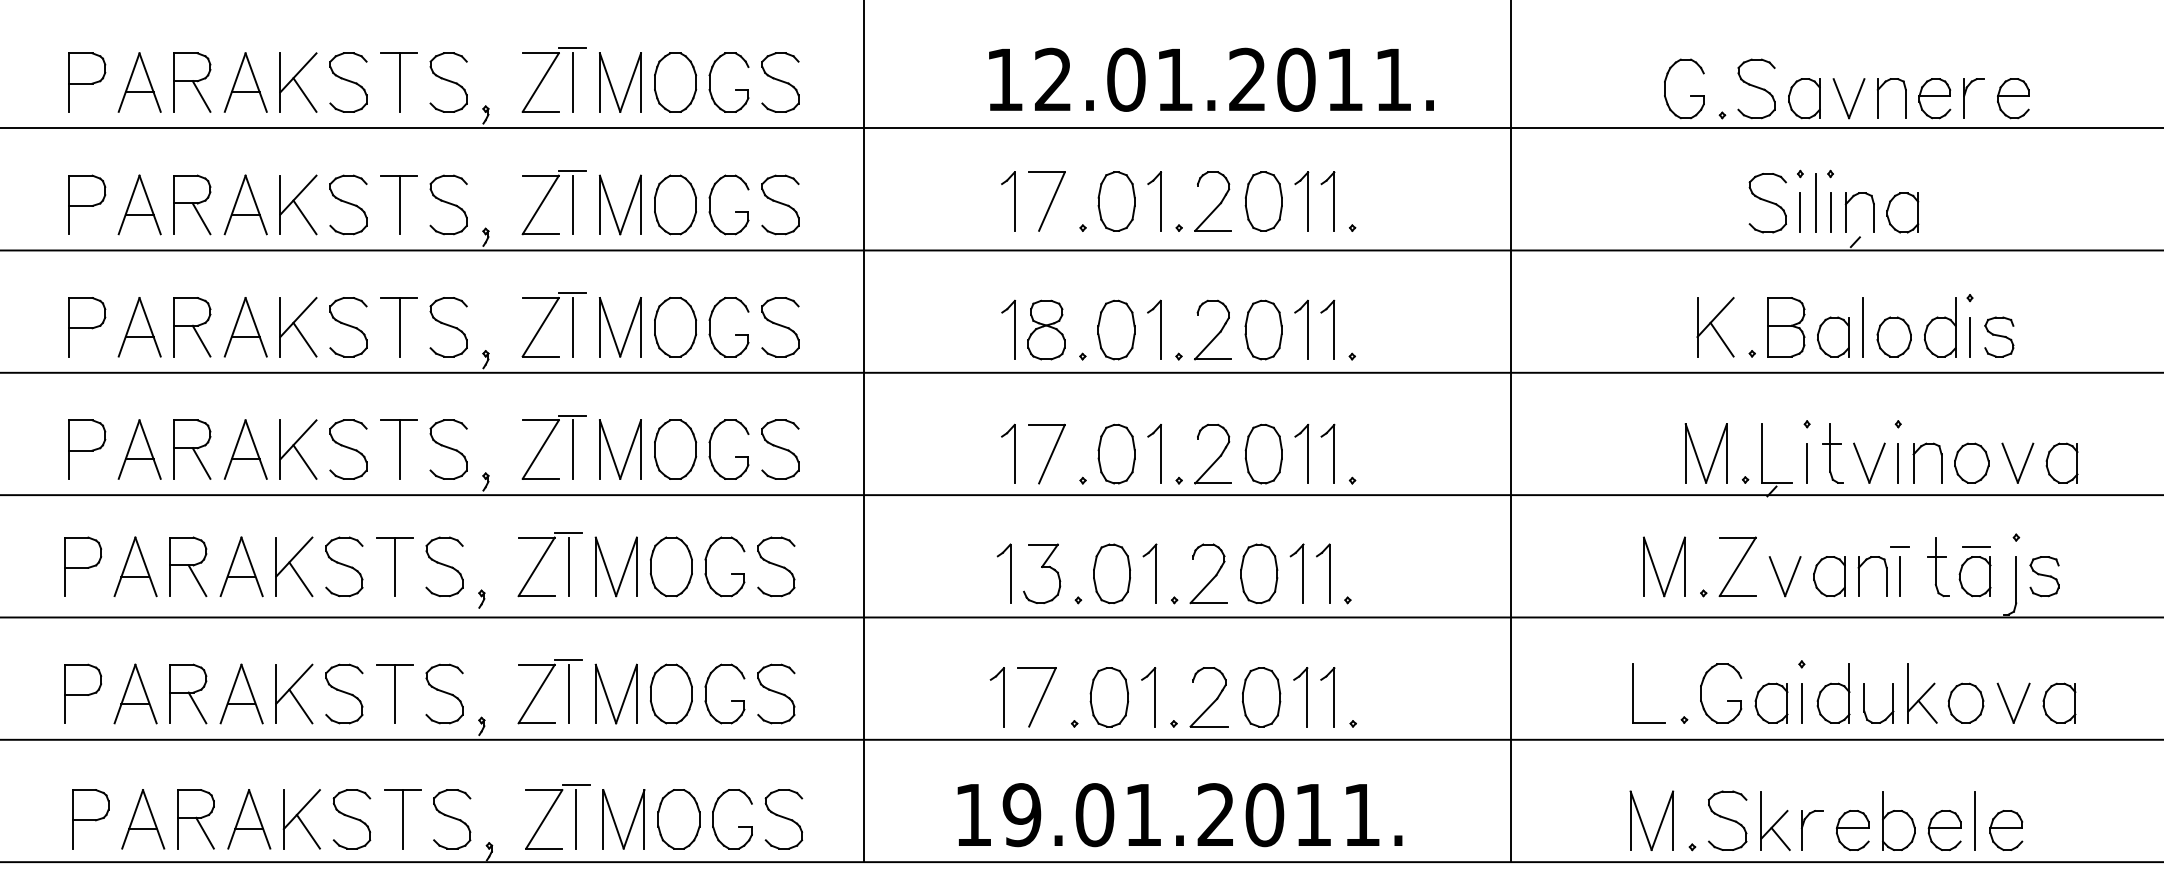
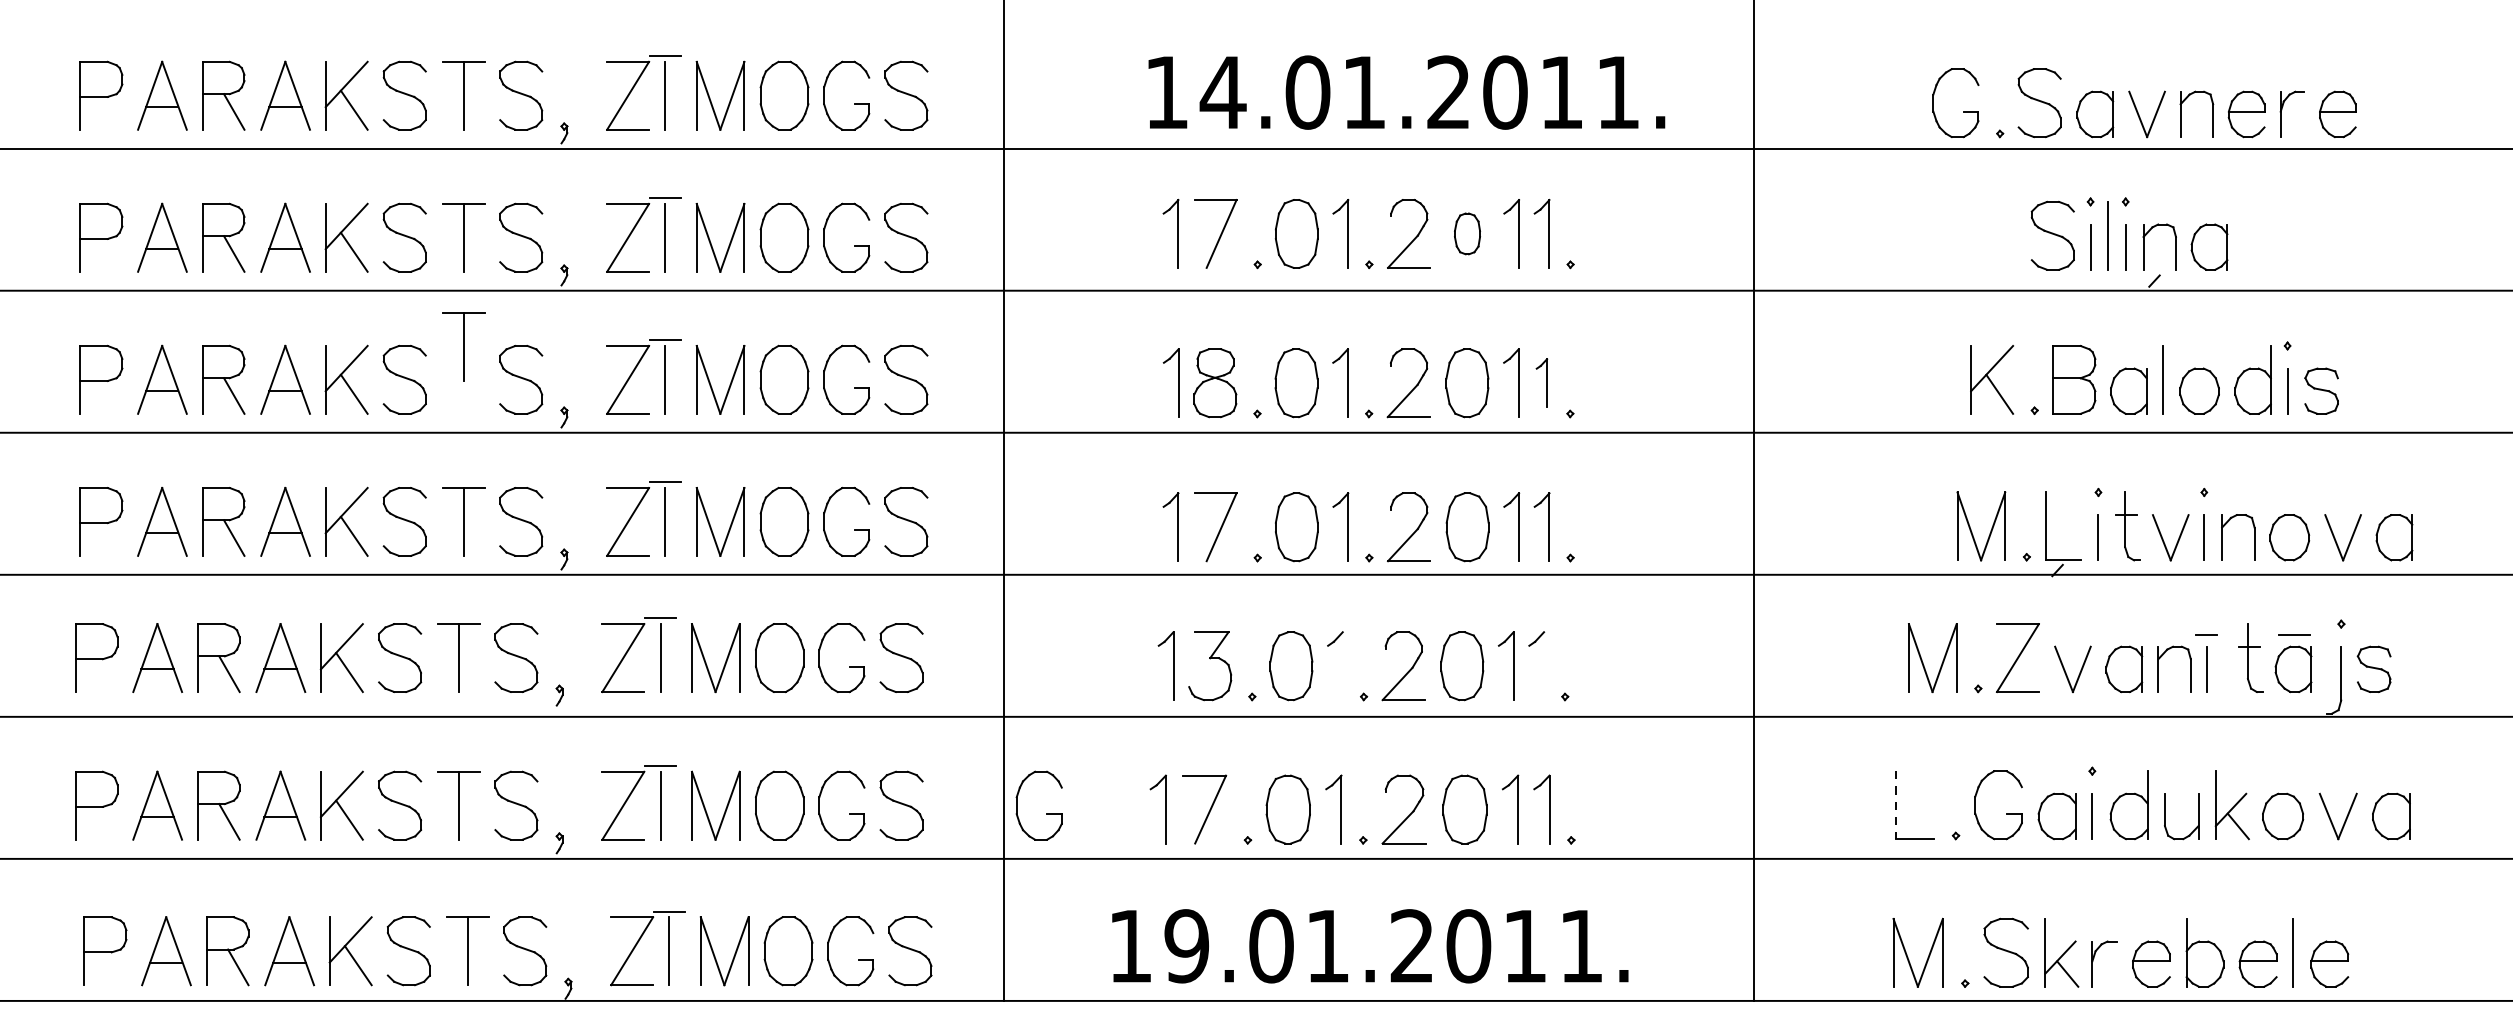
text: (1053, 78) -> (1223, 91), 12.01.2011. -> 14.01.2011.
part: (1263, 201) -> (1467, 233), size x0.6
part: (398, 327) -> (462, 347), moved
part: (1327, 329) -> (1541, 382), size x0.7
line: (1156, 573) -> (1343, 665), removed
line: (1329, 573) -> (1543, 665), removed
line: (1632, 694) -> (1895, 806), solid -> dashed
part: (901, 700) -> (1046, 813), added

